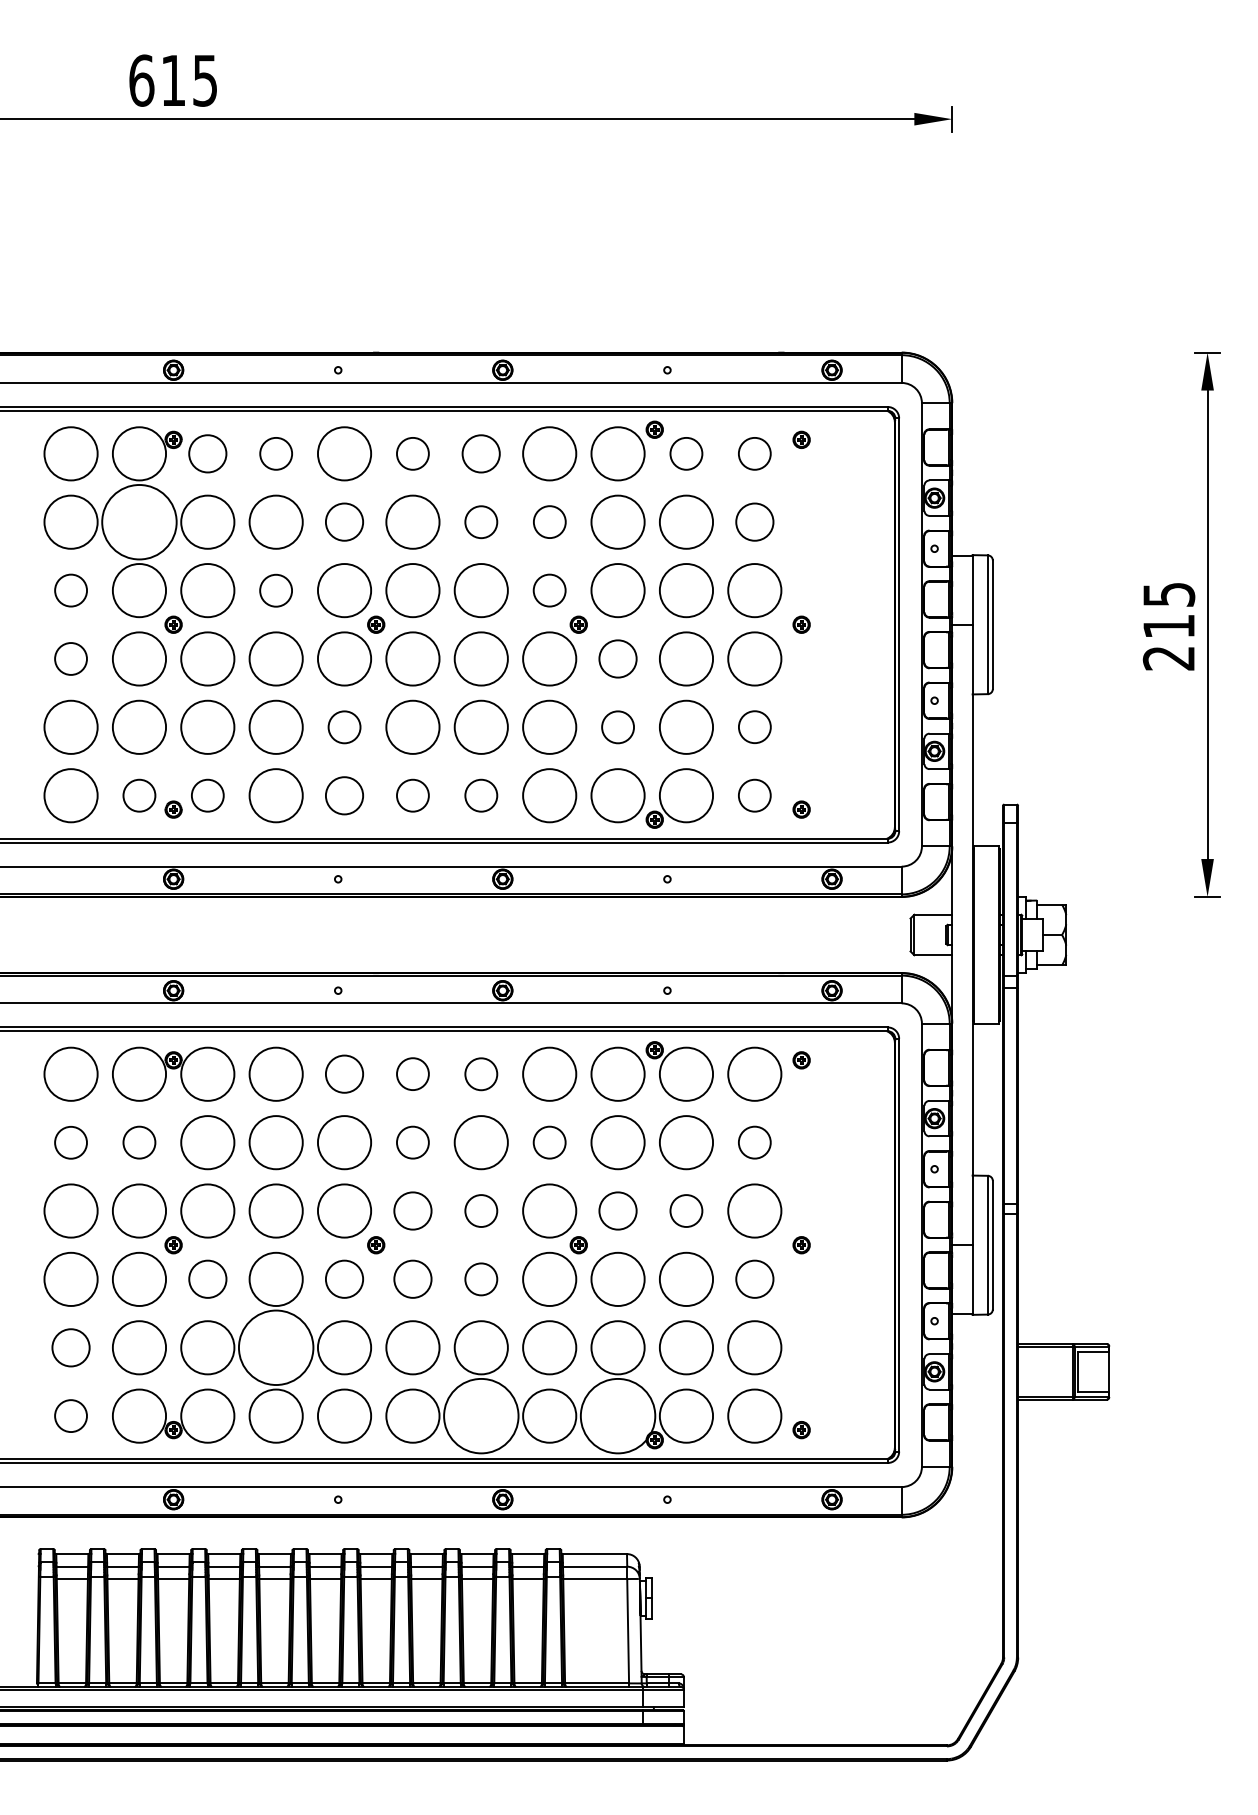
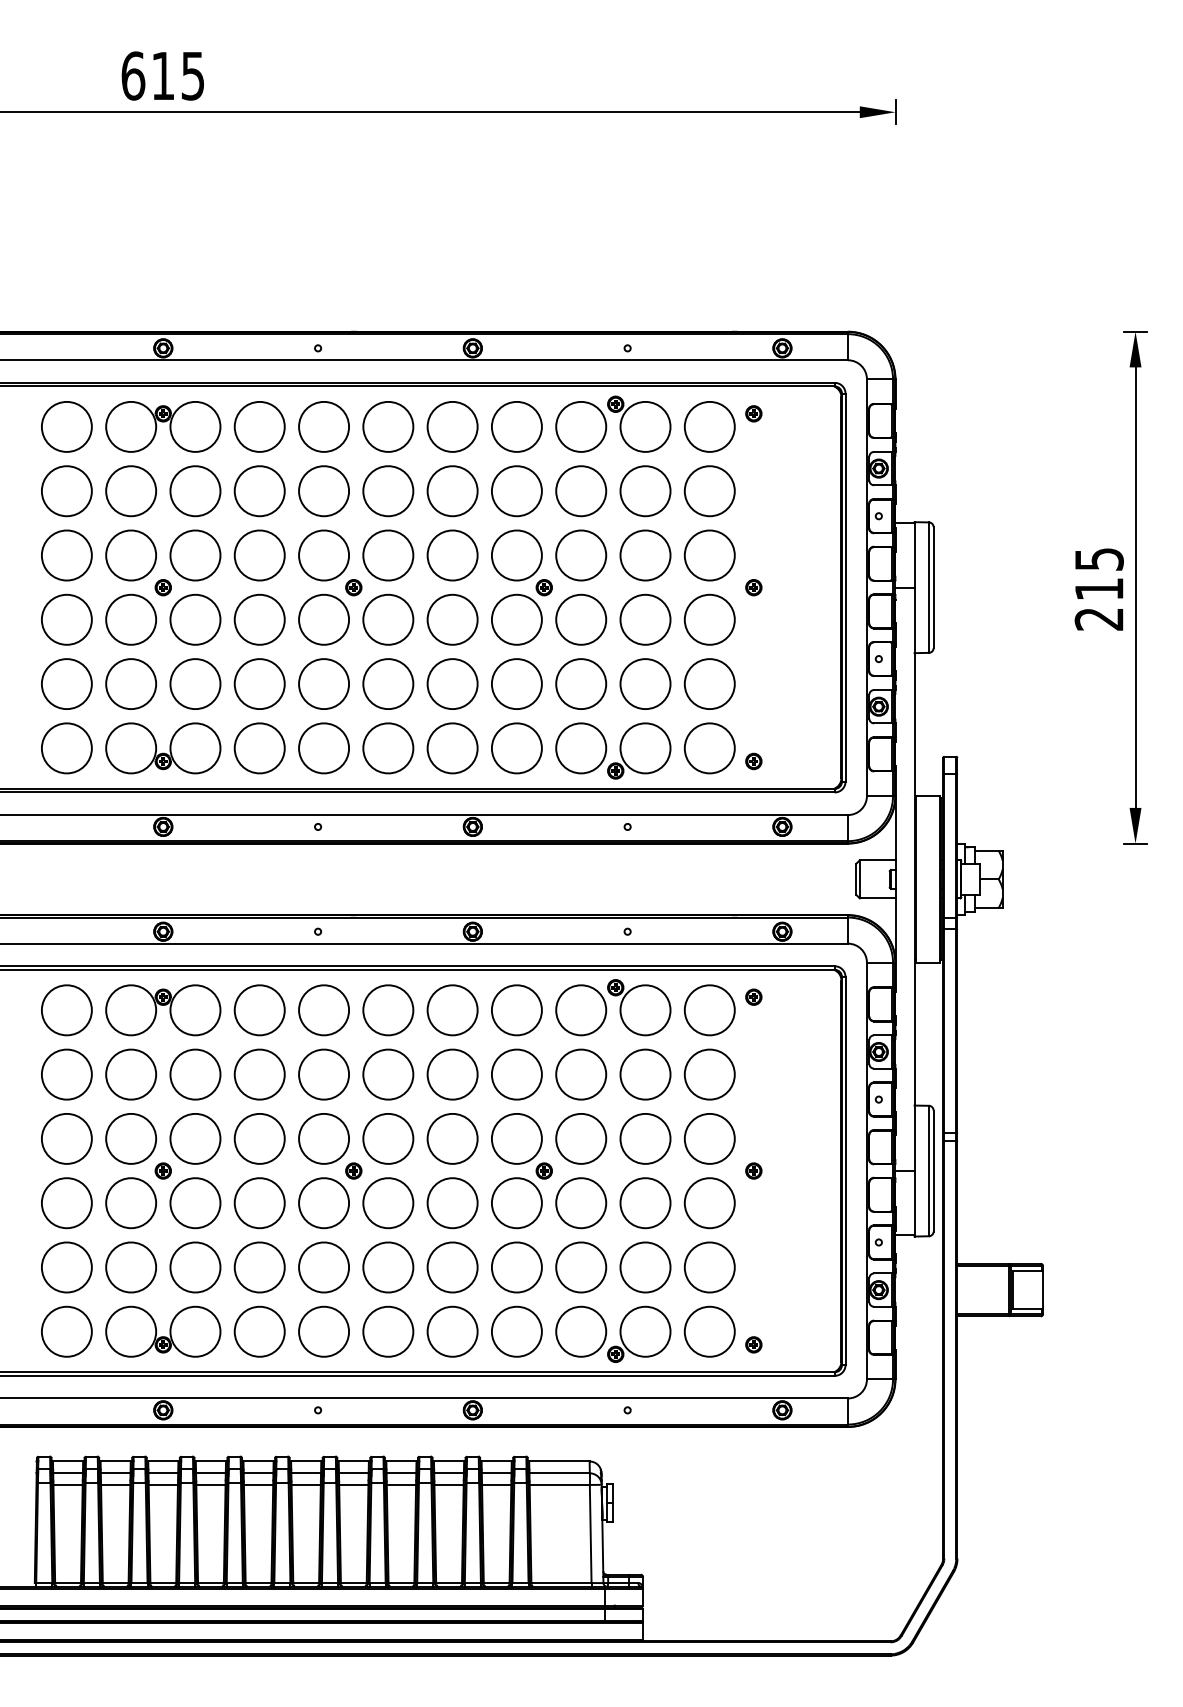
circle: (207, 453) -> (195, 426), size x1.43
circle: (275, 453) -> (259, 426), size x1.67
circle: (412, 453) -> (387, 426), size x1.67
circle: (480, 453) -> (451, 426), size x1.43
circle: (686, 453) -> (645, 426), size x1.67
circle: (754, 453) -> (709, 426), size x1.67
circle: (139, 521) -> (131, 490), size x0.71
circle: (344, 521) -> (323, 490), size x1.43
circle: (480, 521) -> (451, 490), size x1.67
circle: (549, 521) -> (516, 490), size x1.67
circle: (754, 521) -> (709, 490), size x1.43
circle: (70, 590) -> (66, 555), size x1.67
circle: (275, 590) -> (259, 555), size x1.67
circle: (549, 590) -> (516, 555), size x1.67
circle: (70, 658) -> (66, 619), size x1.67
circle: (617, 658) -> (580, 619), size x1.43
circle: (344, 726) -> (323, 683), size x1.67
circle: (617, 726) -> (580, 683), size x1.67
circle: (754, 726) -> (709, 683), size x1.67
circle: (139, 795) -> (131, 748), size x1.67
circle: (207, 795) -> (195, 748), size x1.67
circle: (344, 795) -> (323, 748), size x1.43
circle: (412, 795) -> (387, 748), size x1.67
circle: (480, 795) -> (451, 748), size x1.67
circle: (754, 795) -> (709, 748), size x1.67
circle: (344, 1073) -> (323, 1009), size x1.43
circle: (412, 1073) -> (387, 1009), size x1.67
circle: (480, 1073) -> (451, 1009), size x1.67
circle: (70, 1142) -> (66, 1074), size x1.67
circle: (139, 1142) -> (131, 1074), size x1.67
circle: (412, 1142) -> (387, 1074), size x1.67
circle: (549, 1142) -> (516, 1074), size x1.67
circle: (754, 1142) -> (709, 1074), size x1.67
circle: (412, 1210) -> (387, 1138), size x1.43
circle: (480, 1210) -> (451, 1138), size x1.67
circle: (617, 1210) -> (580, 1138), size x1.43
circle: (686, 1210) -> (645, 1138), size x1.67
circle: (207, 1278) -> (195, 1202), size x1.43
circle: (344, 1278) -> (323, 1202), size x1.43
circle: (412, 1278) -> (387, 1202), size x1.43
circle: (480, 1278) -> (451, 1202), size x1.67
circle: (754, 1278) -> (709, 1202), size x1.43
circle: (70, 1347) -> (66, 1267), size x1.43
circle: (275, 1347) -> (259, 1267), size x0.71
circle: (70, 1415) -> (66, 1331), size x1.67
circle: (480, 1415) -> (451, 1331), size x0.71
circle: (617, 1415) -> (580, 1331), size x0.71

